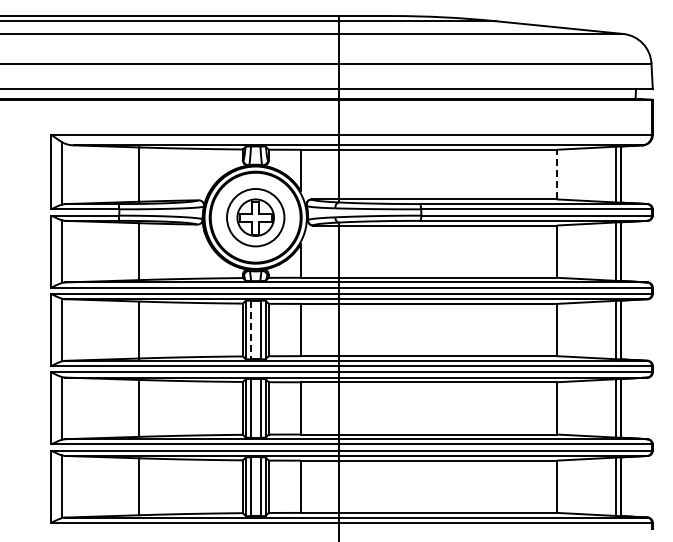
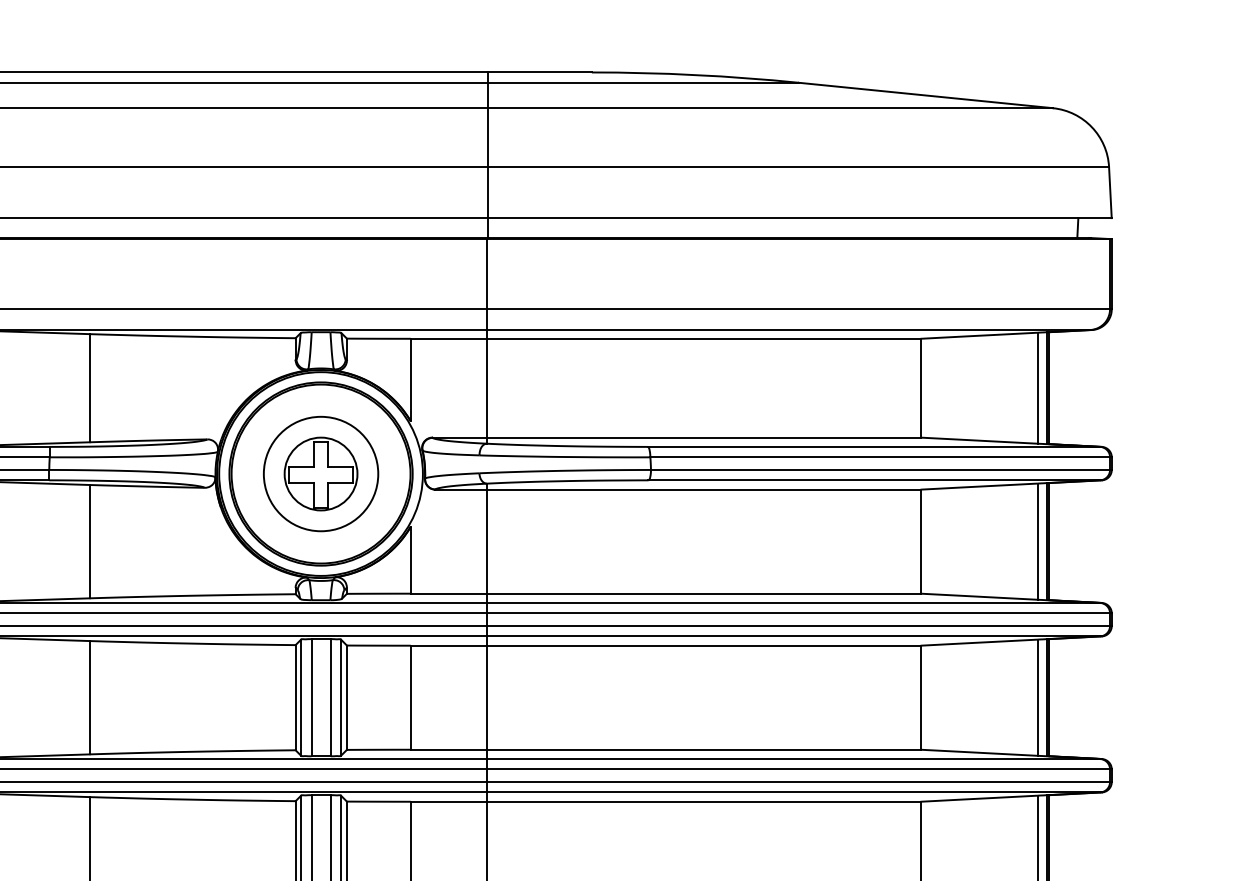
line: (556, 174) -> (919, 388), dashed -> solid
line: (250, 330) -> (310, 698), dashed -> solid

